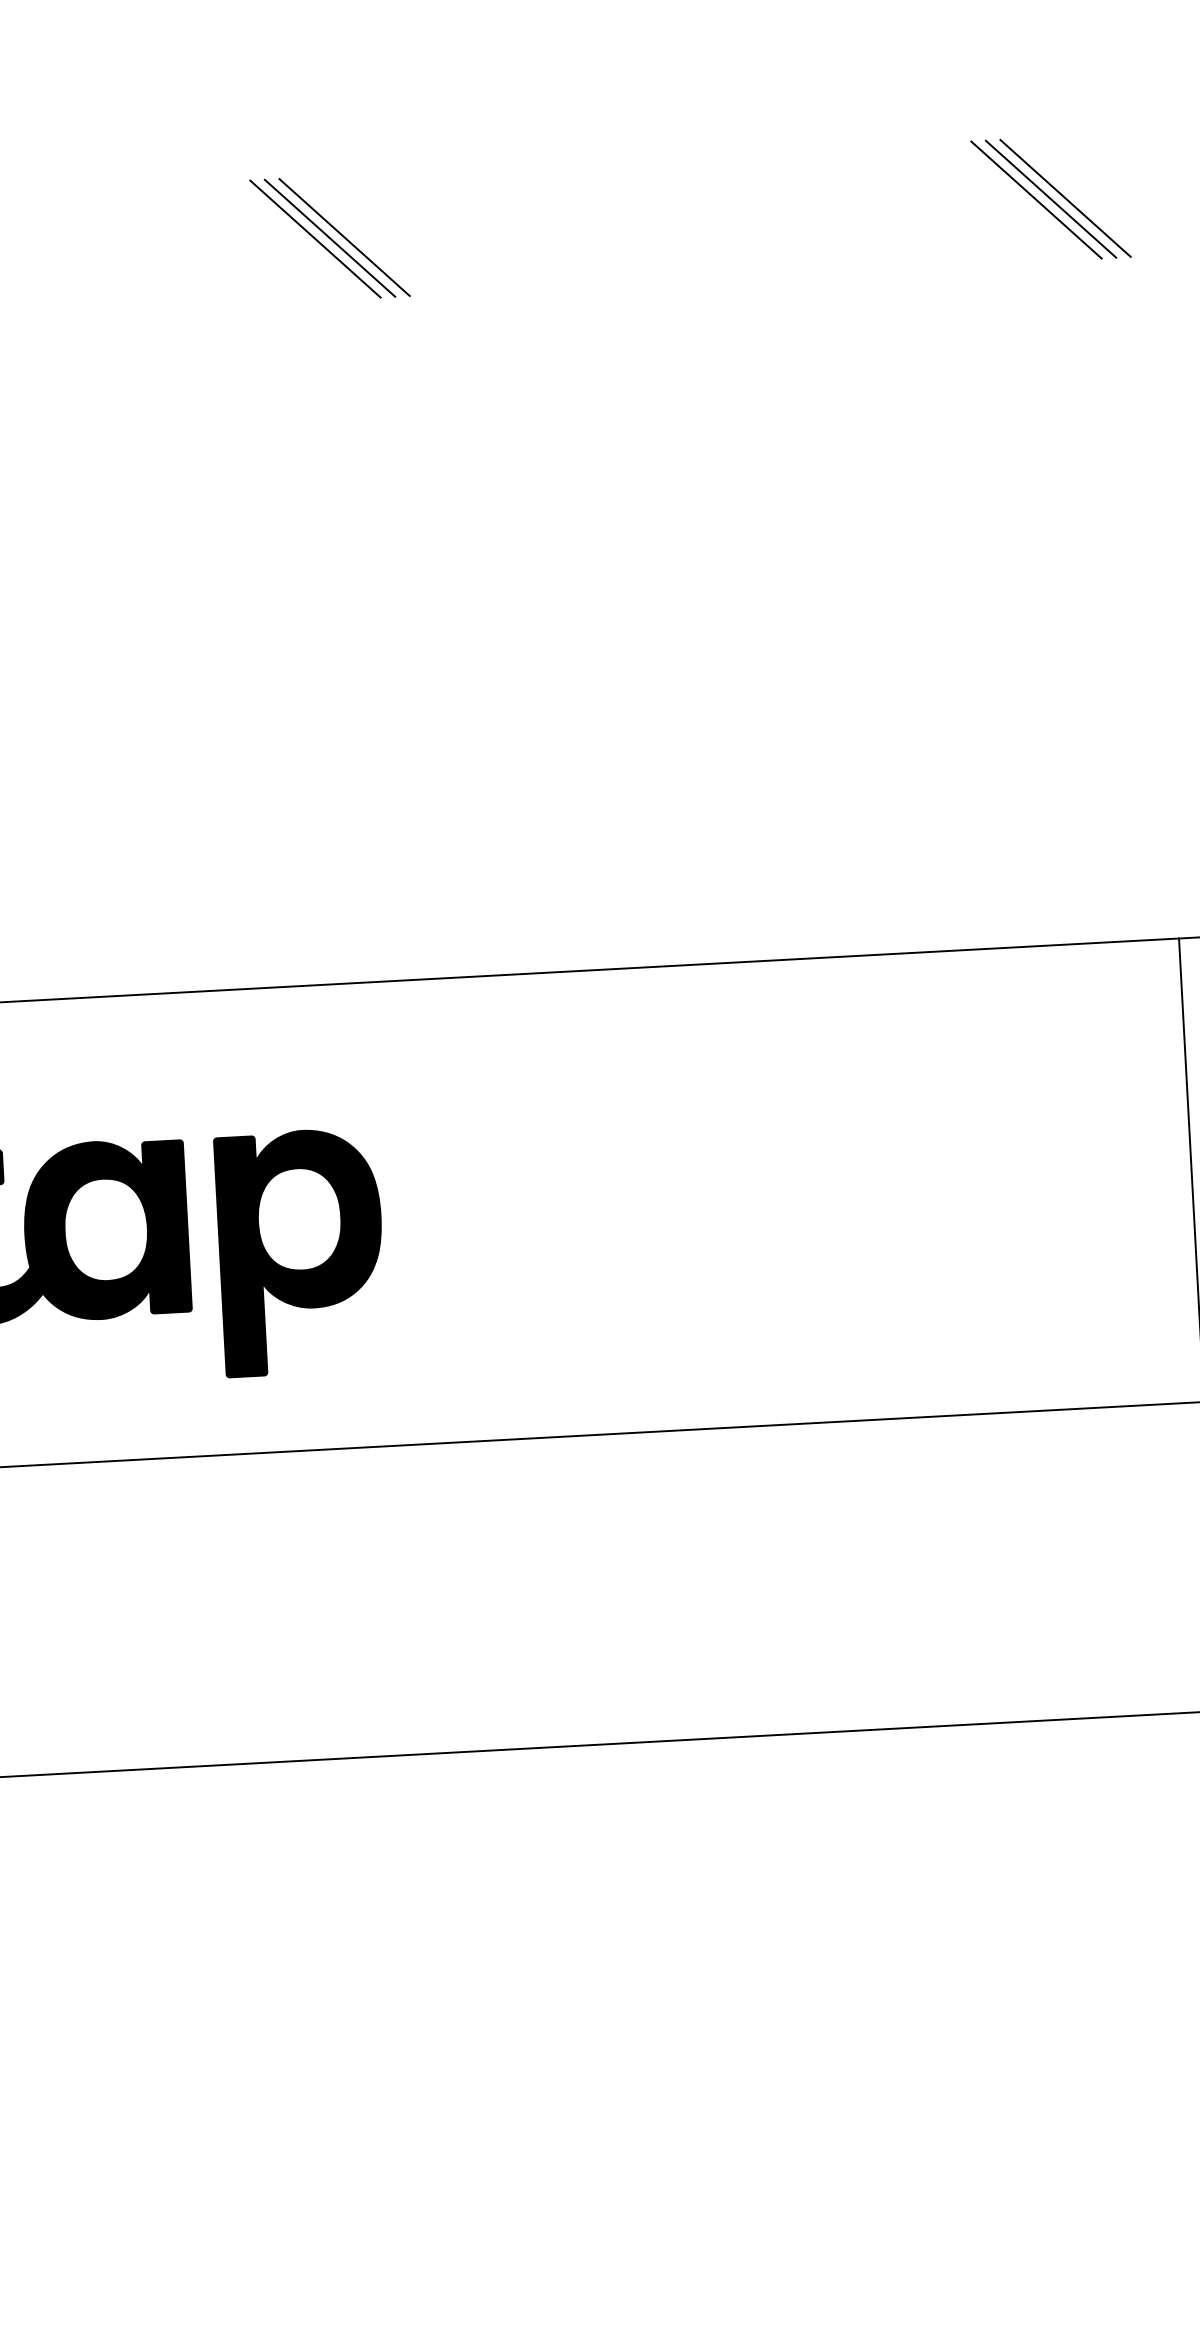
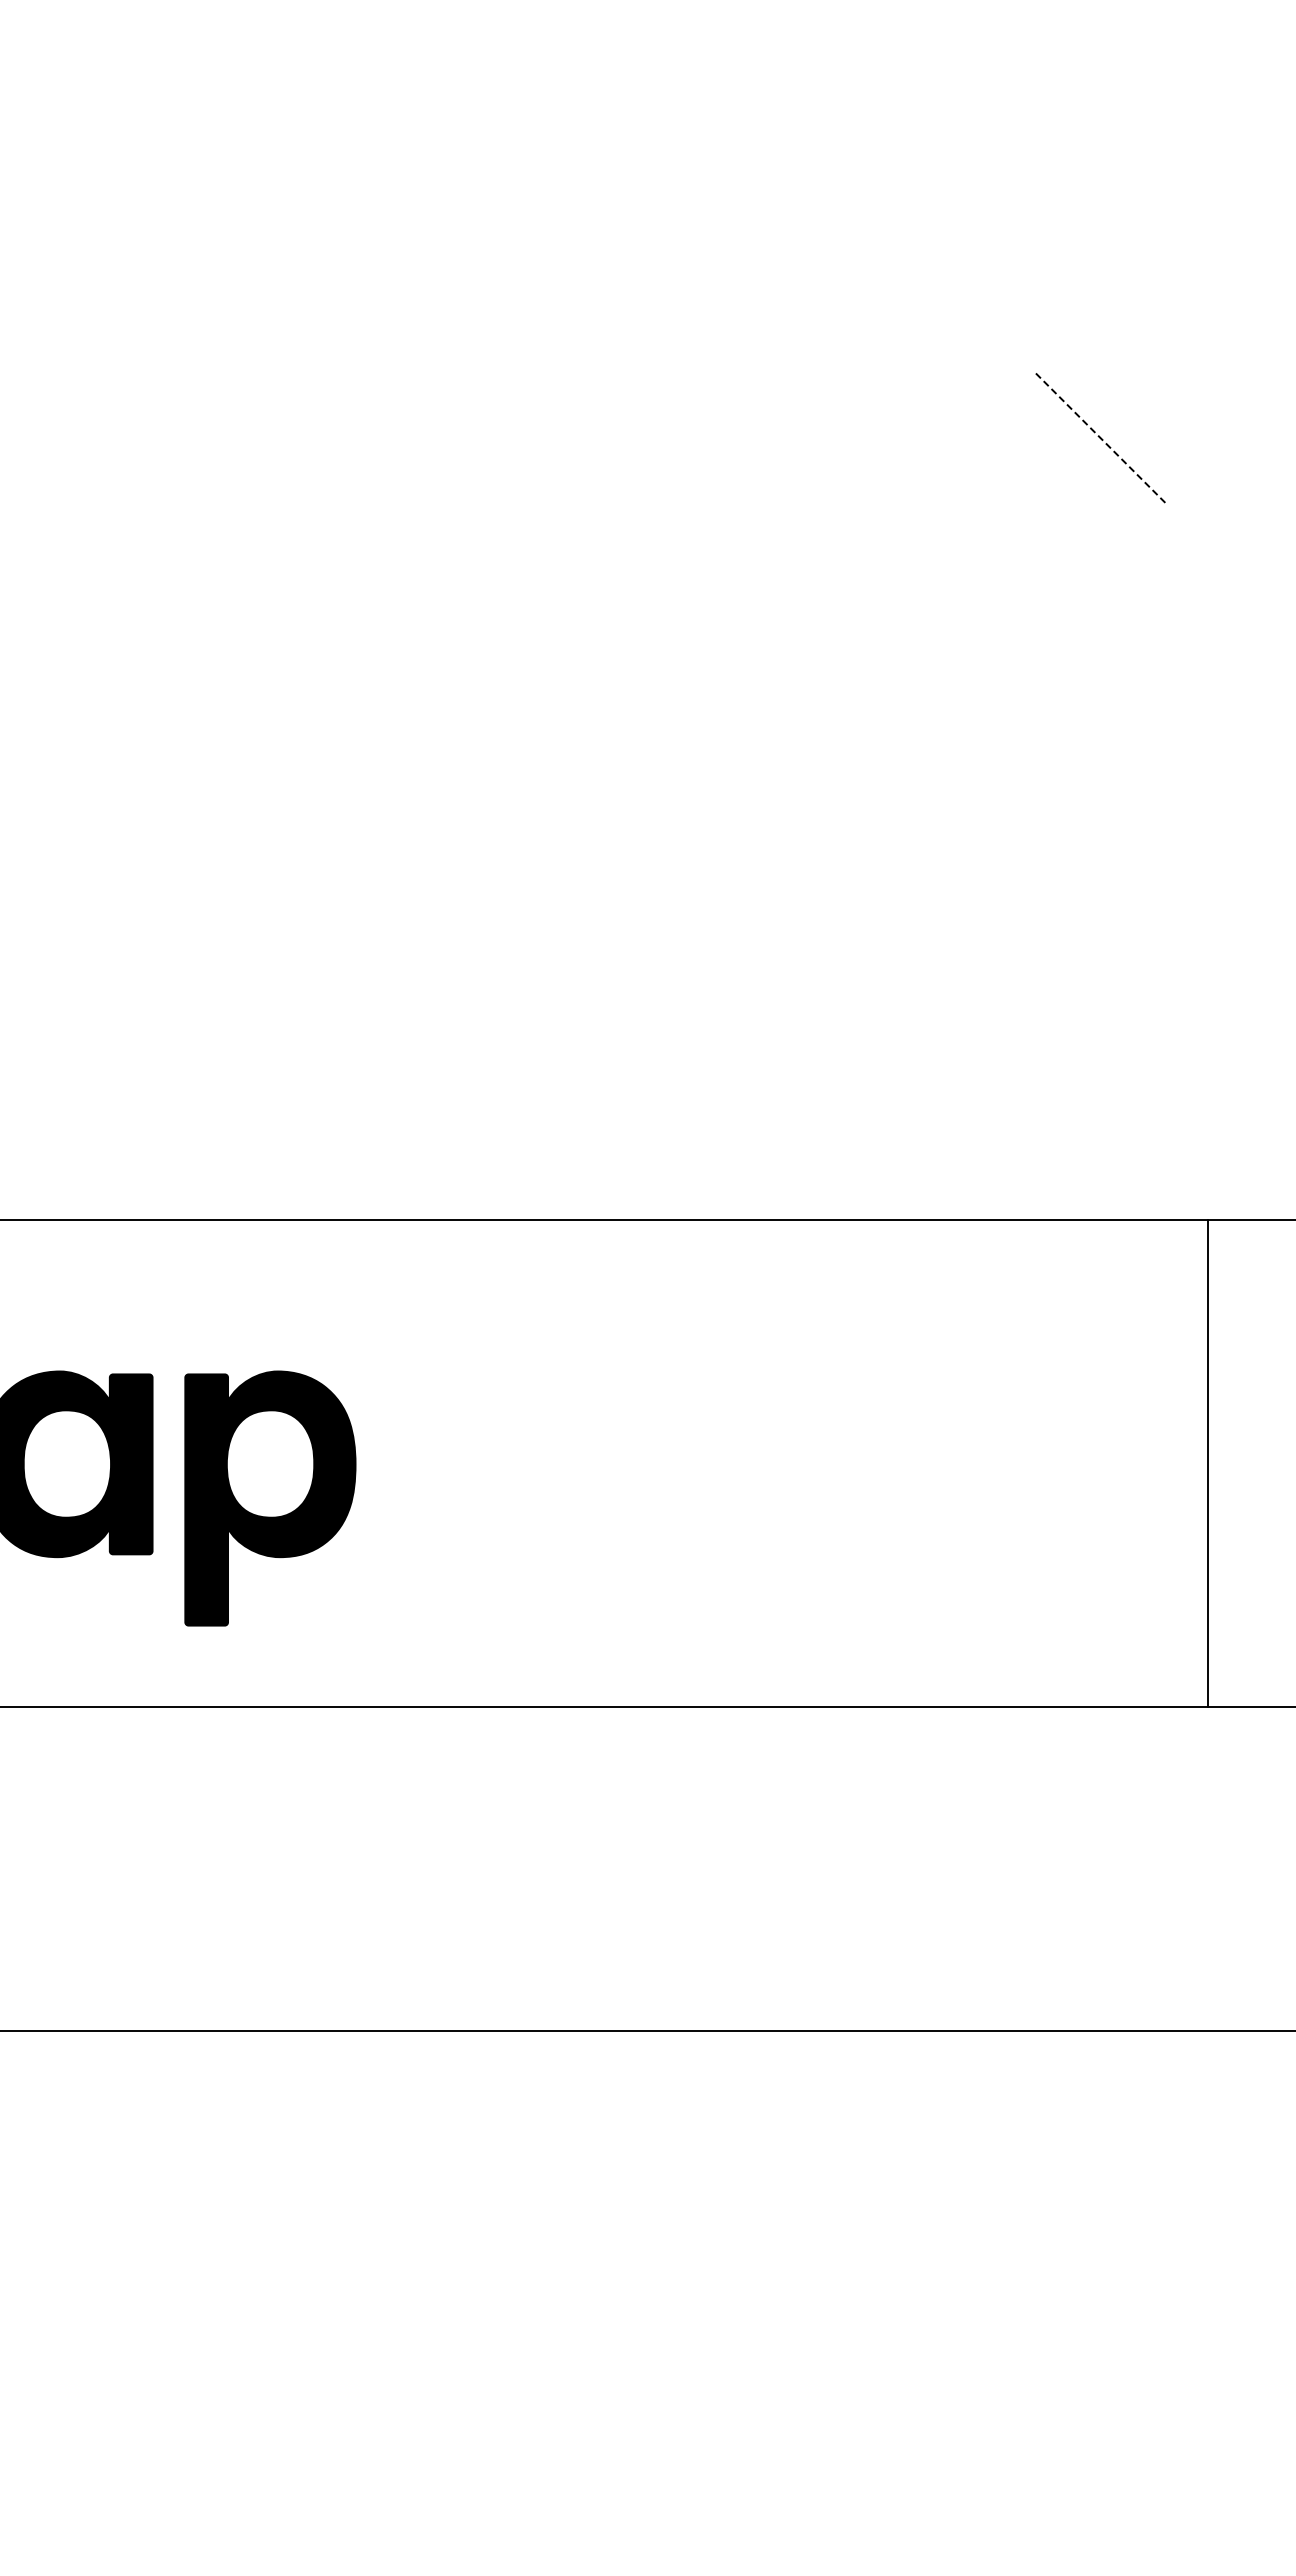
line: (1050, 198) -> (1115, 437), removed
line: (1065, 198) -> (1130, 437), removed
line: (1036, 199) -> (1100, 437), solid -> dashed
line: (330, 237) -> (358, 437), removed
line: (344, 237) -> (373, 437), removed
line: (315, 238) -> (342, 437), removed

